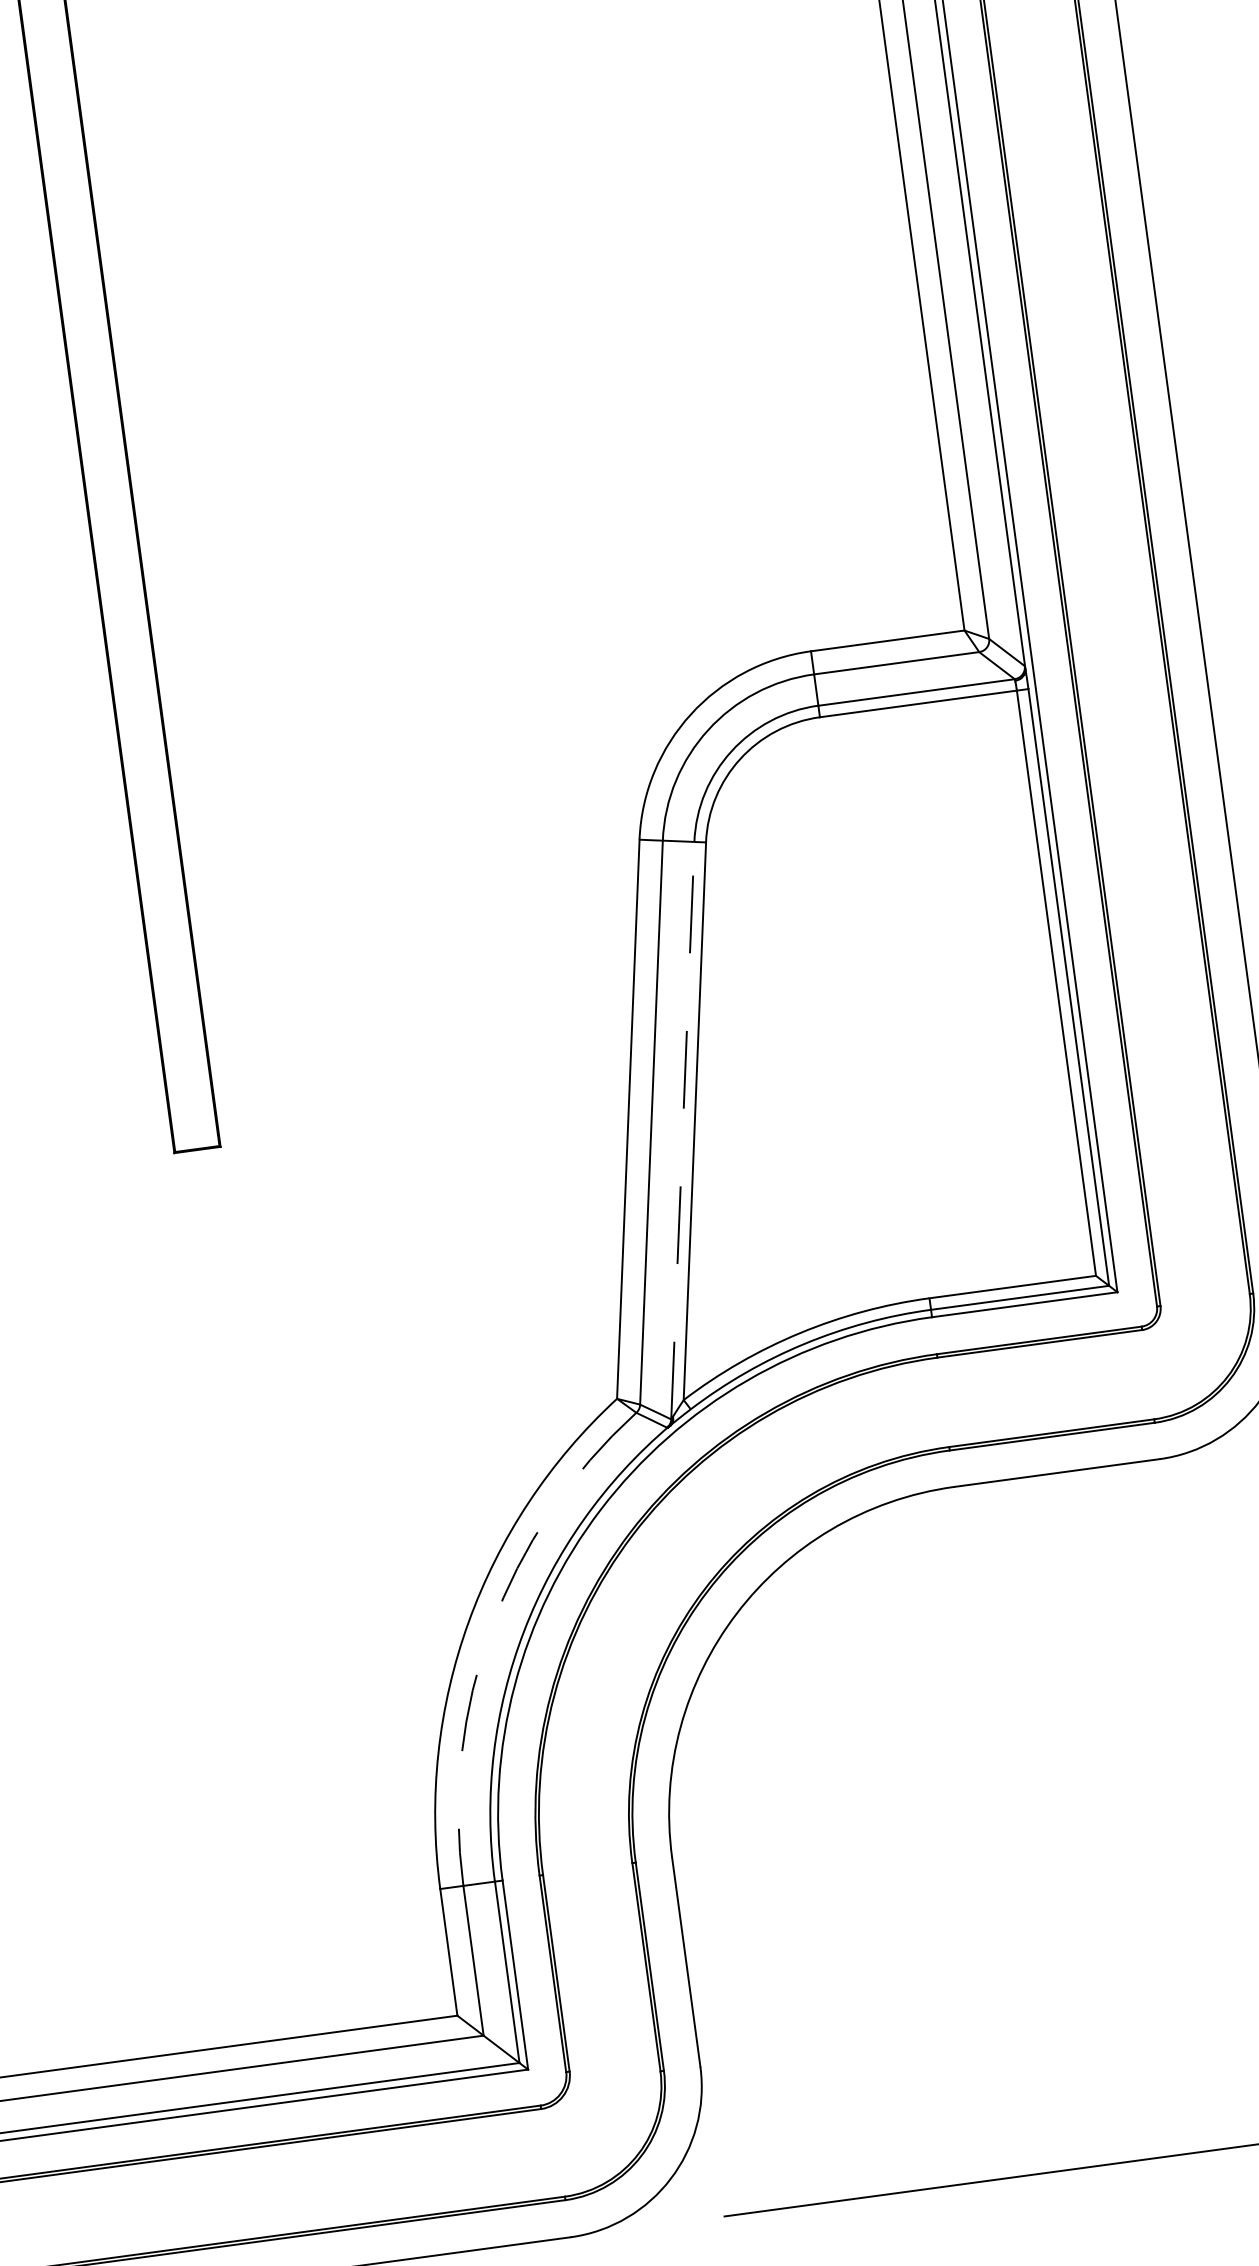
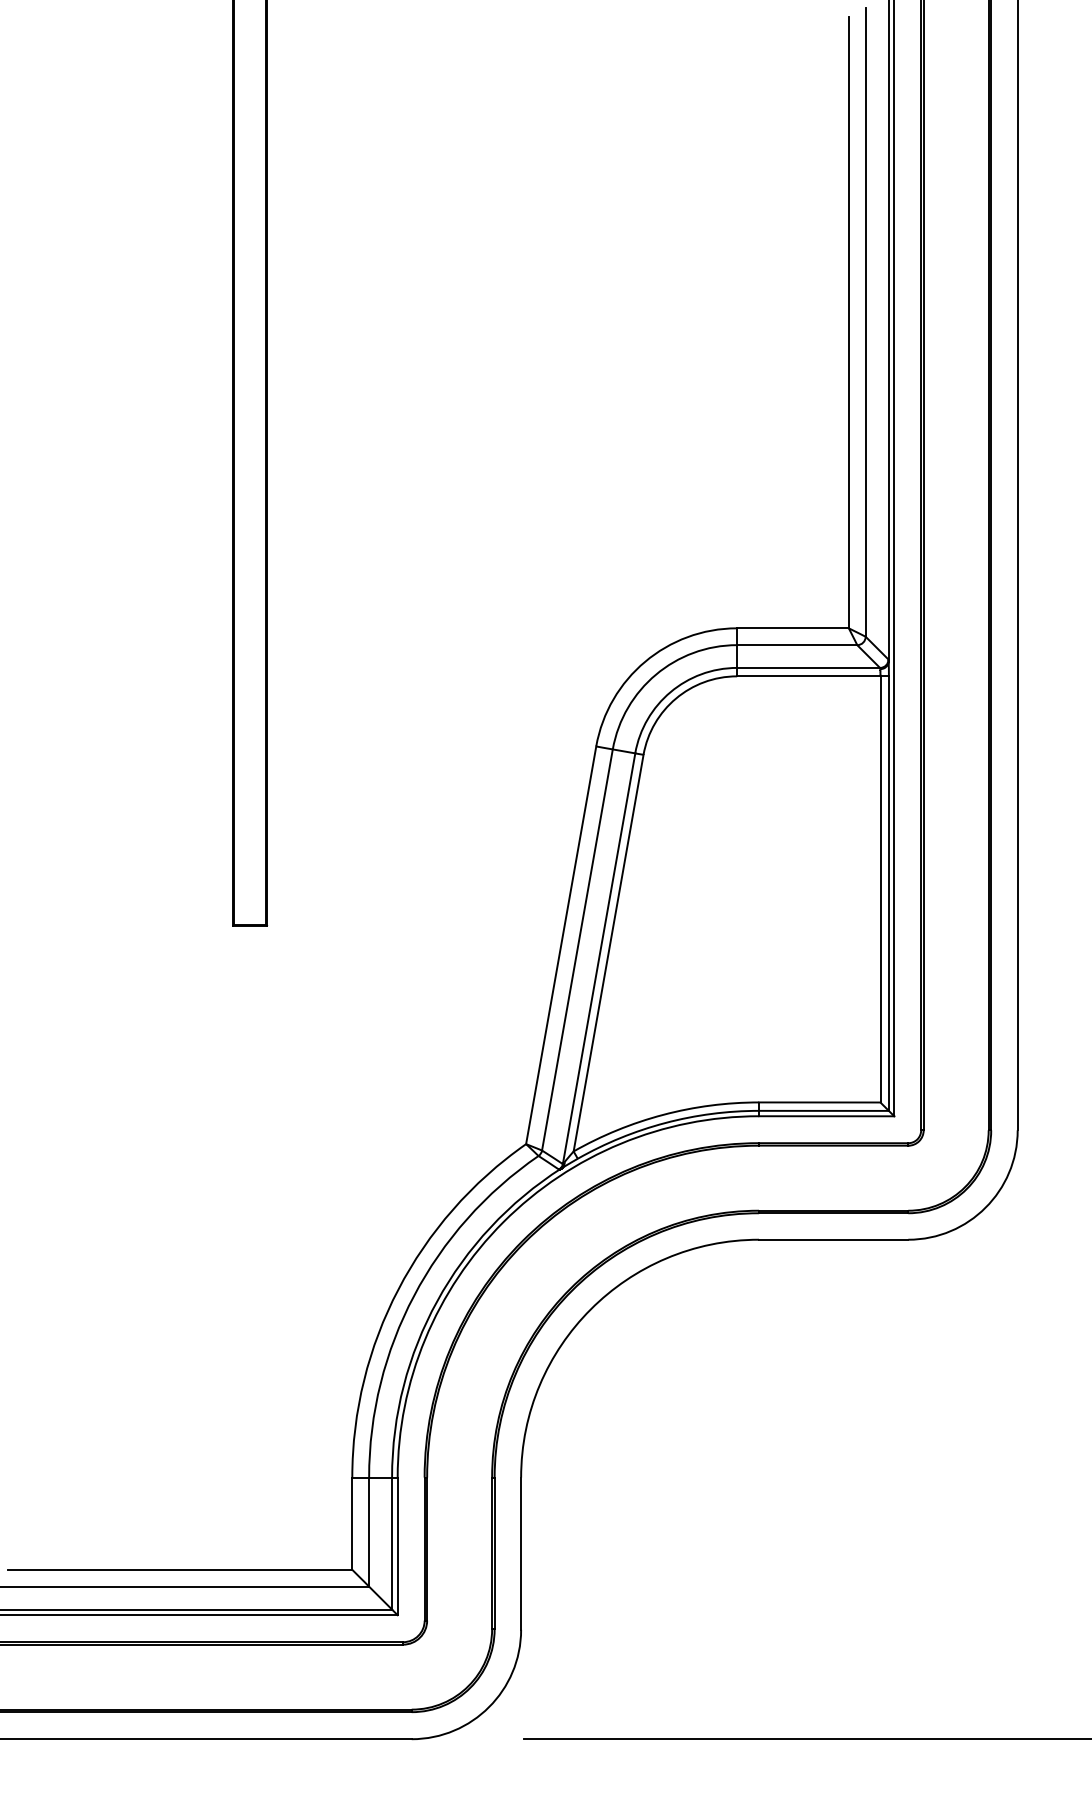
line: (683, 1130) -> (599, 958), dashed -> solid
arc: (491, 1627) -> (414, 1295), dashed -> solid

